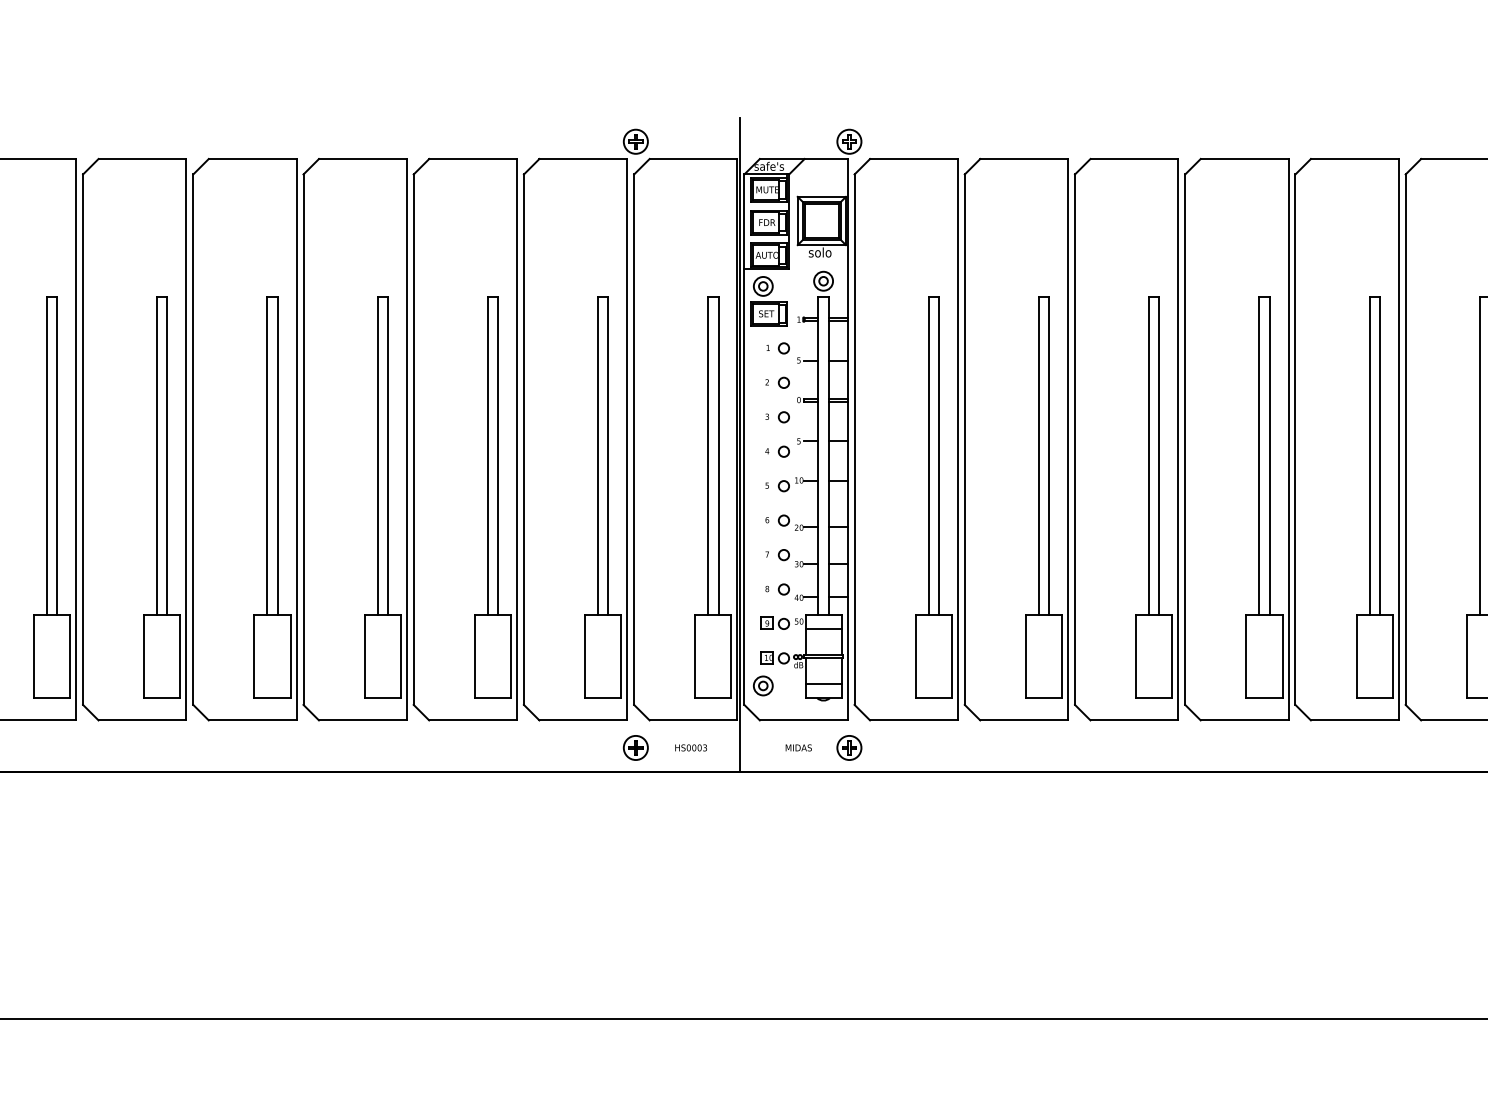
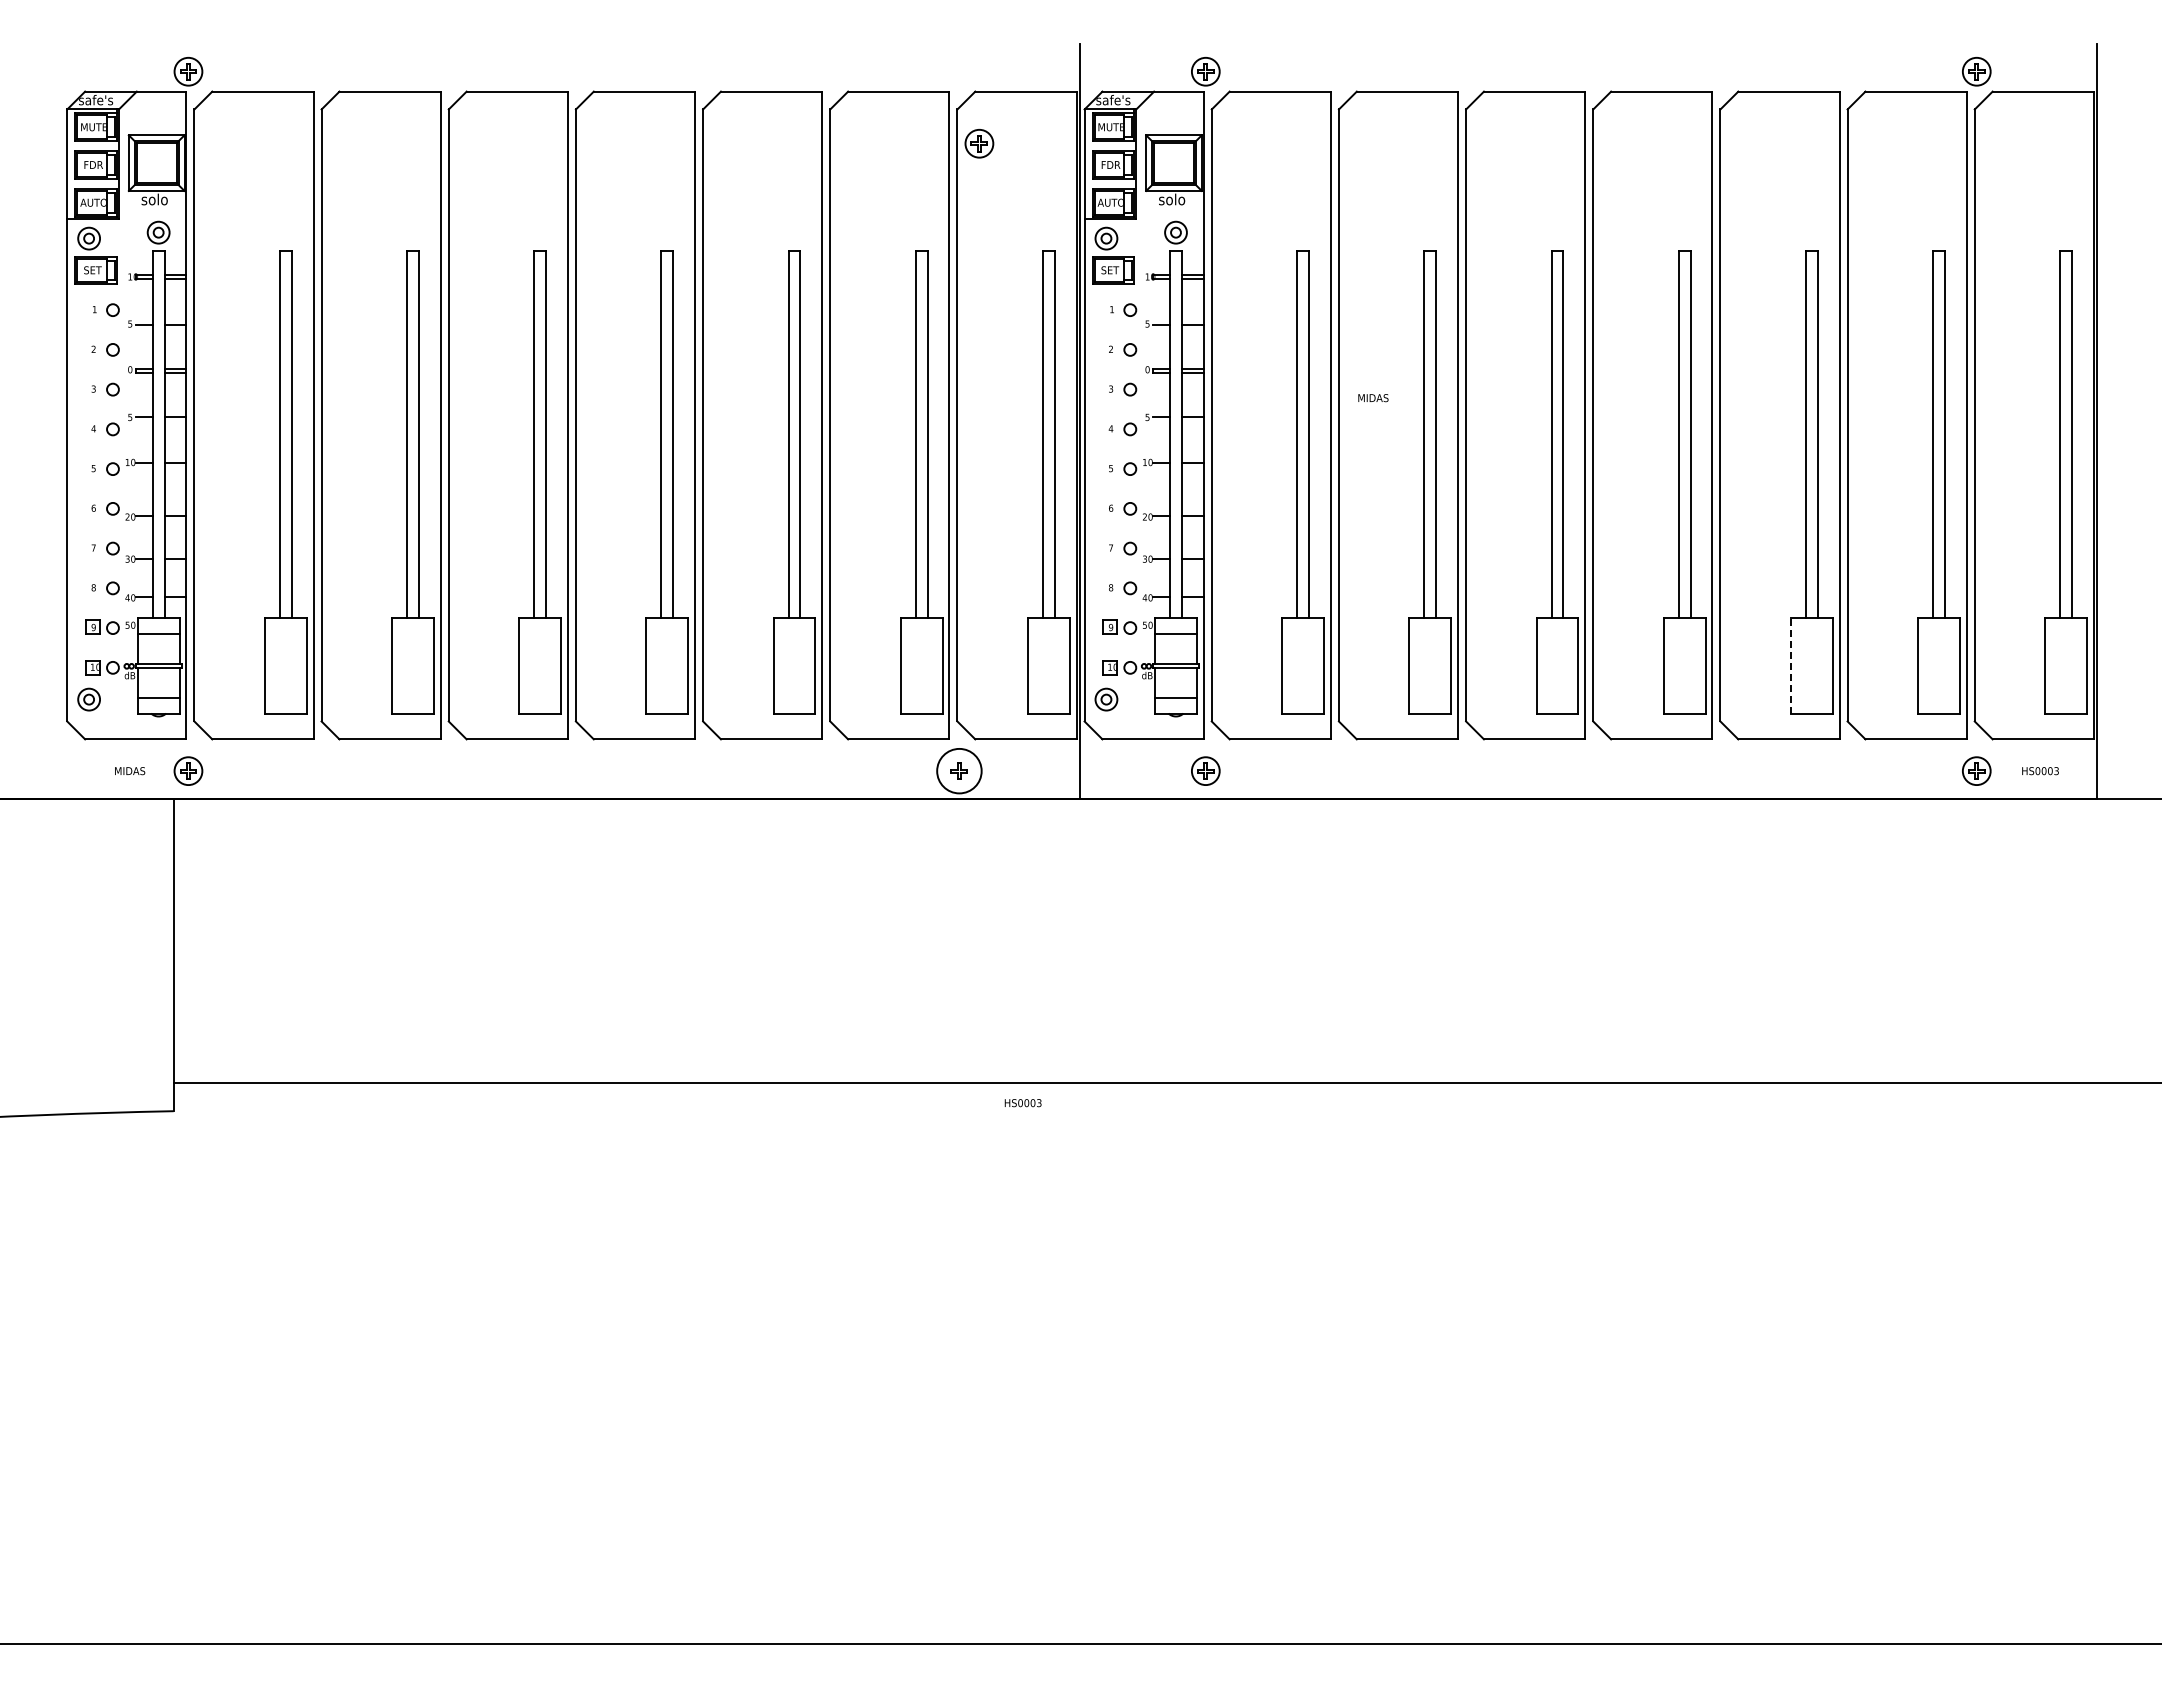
part: (635, 141) -> (979, 143), moved
line: (1356, 656) -> (1790, 665), solid -> dashed
circle: (635, 748) -> (959, 771), size x1.6
text: (690, 748) -> (1022, 1103), moved
text: (798, 748) -> (1373, 398), moved

